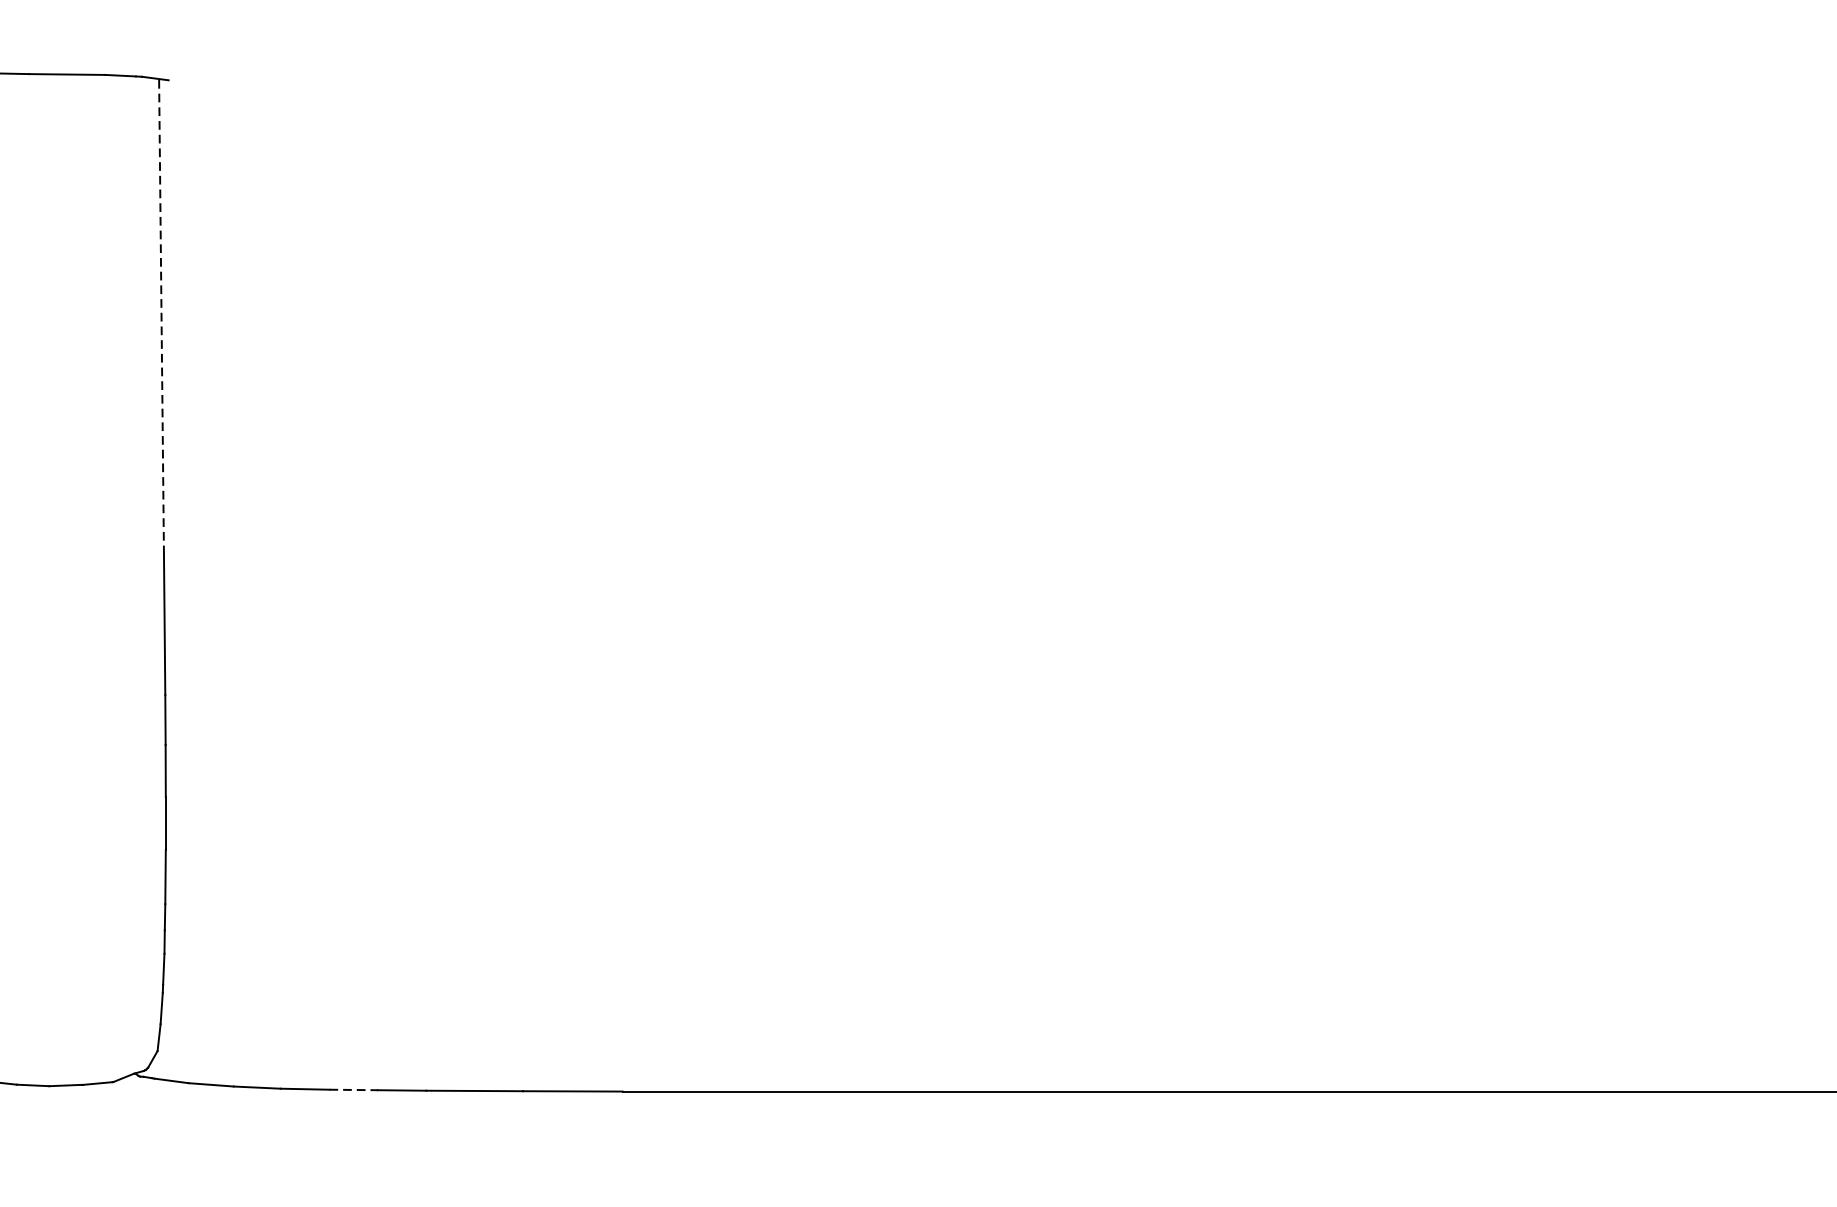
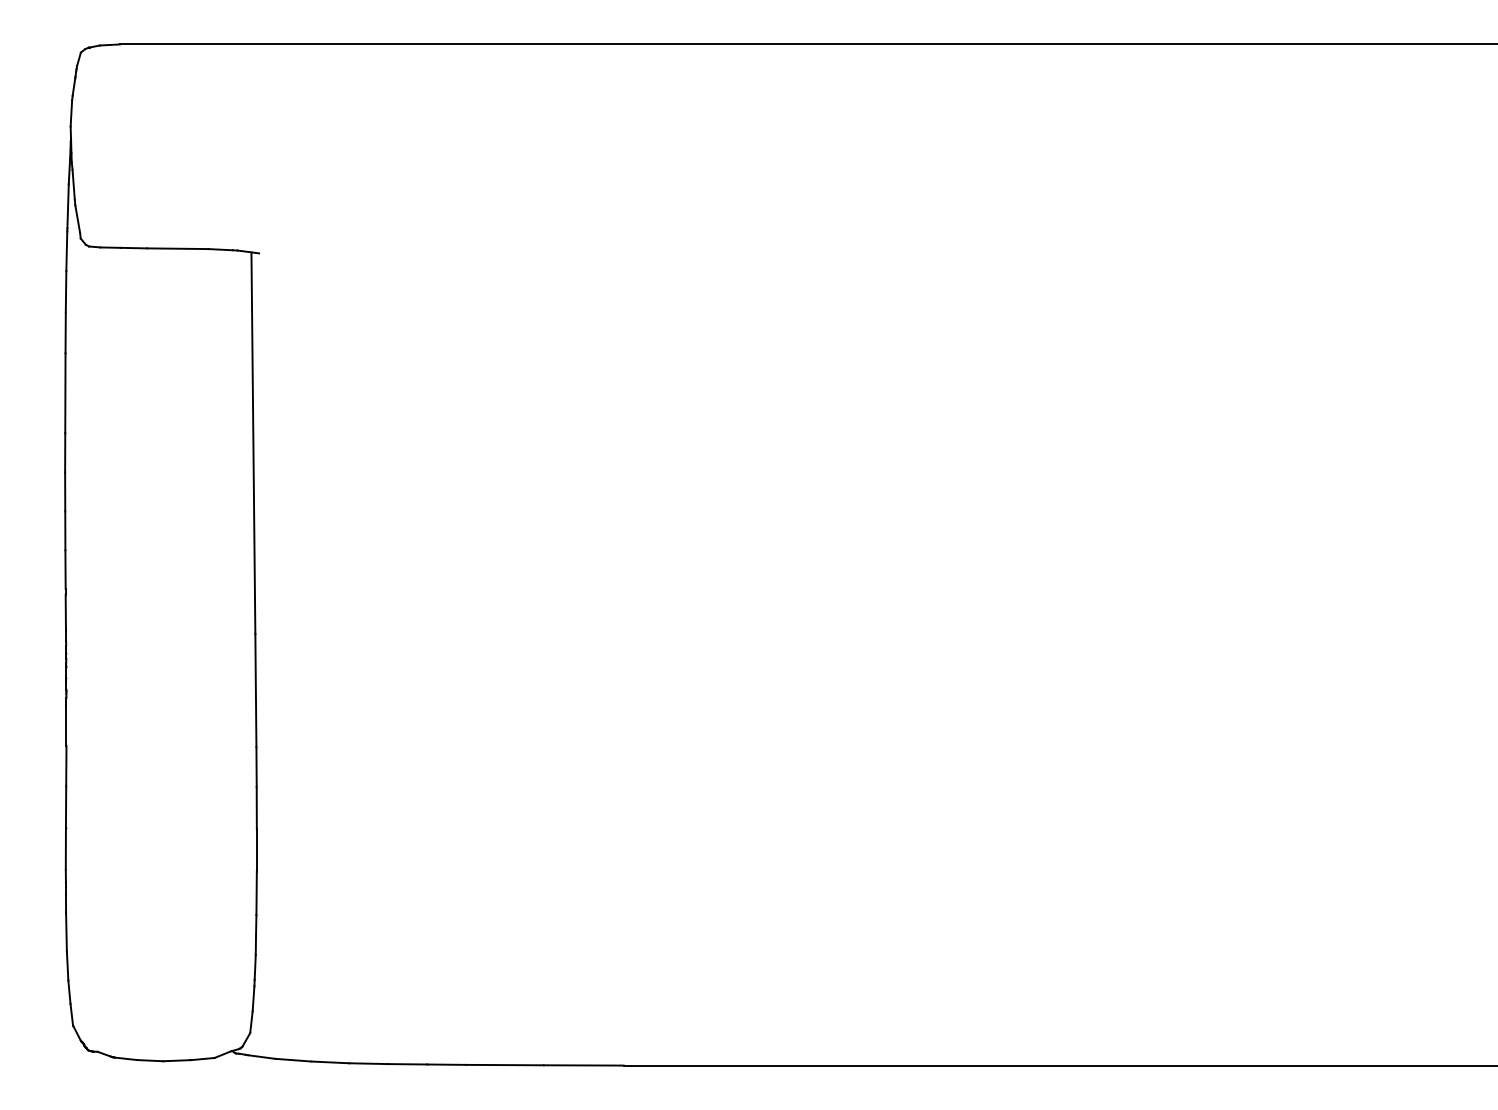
line: (161, 317) -> (253, 443), dashed -> solid
line: (354, 1090) -> (408, 1064), dashed -> solid

